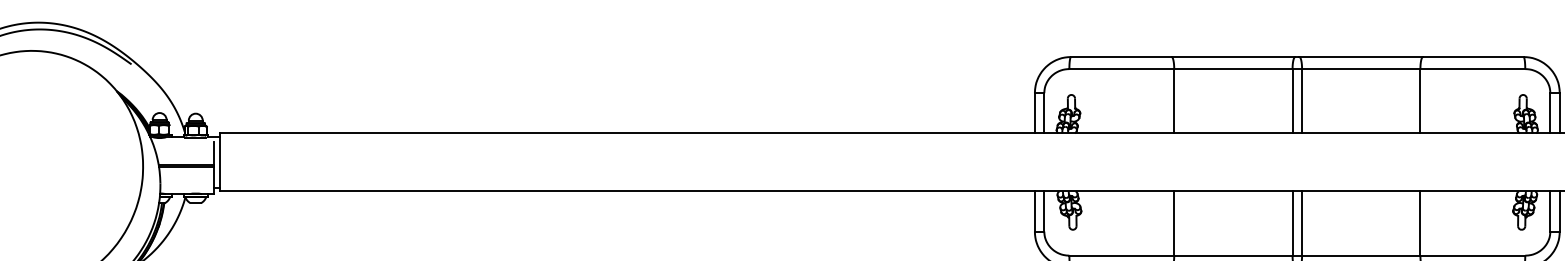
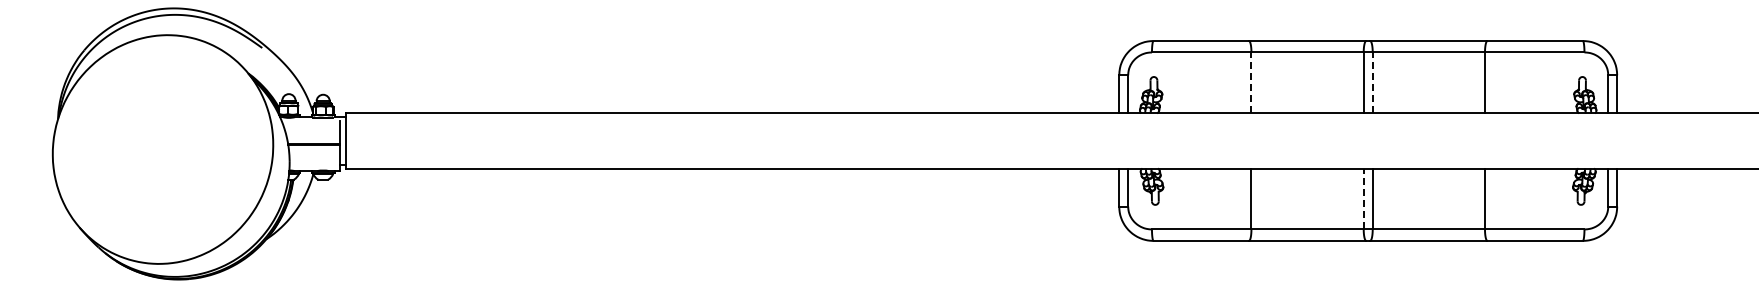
line: (1174, 100) -> (1251, 82), solid -> dashed
line: (1301, 100) -> (1372, 82), solid -> dashed
line: (1292, 223) -> (1363, 198), solid -> dashed

